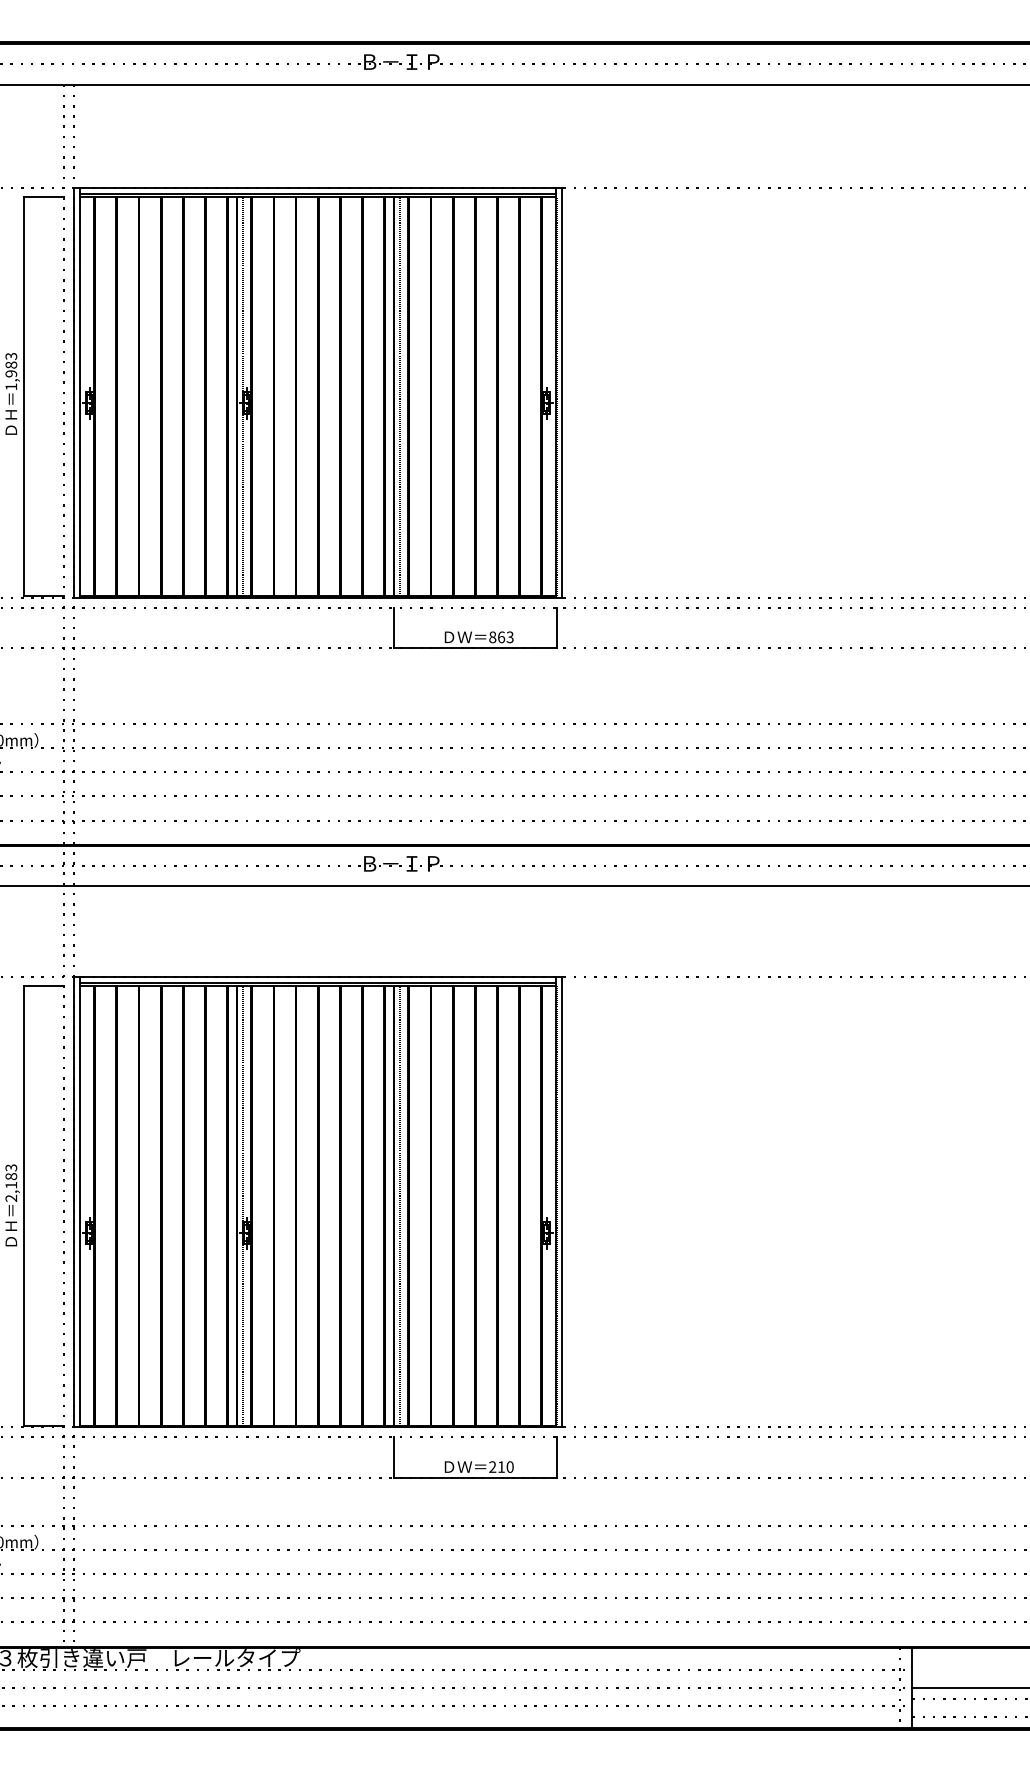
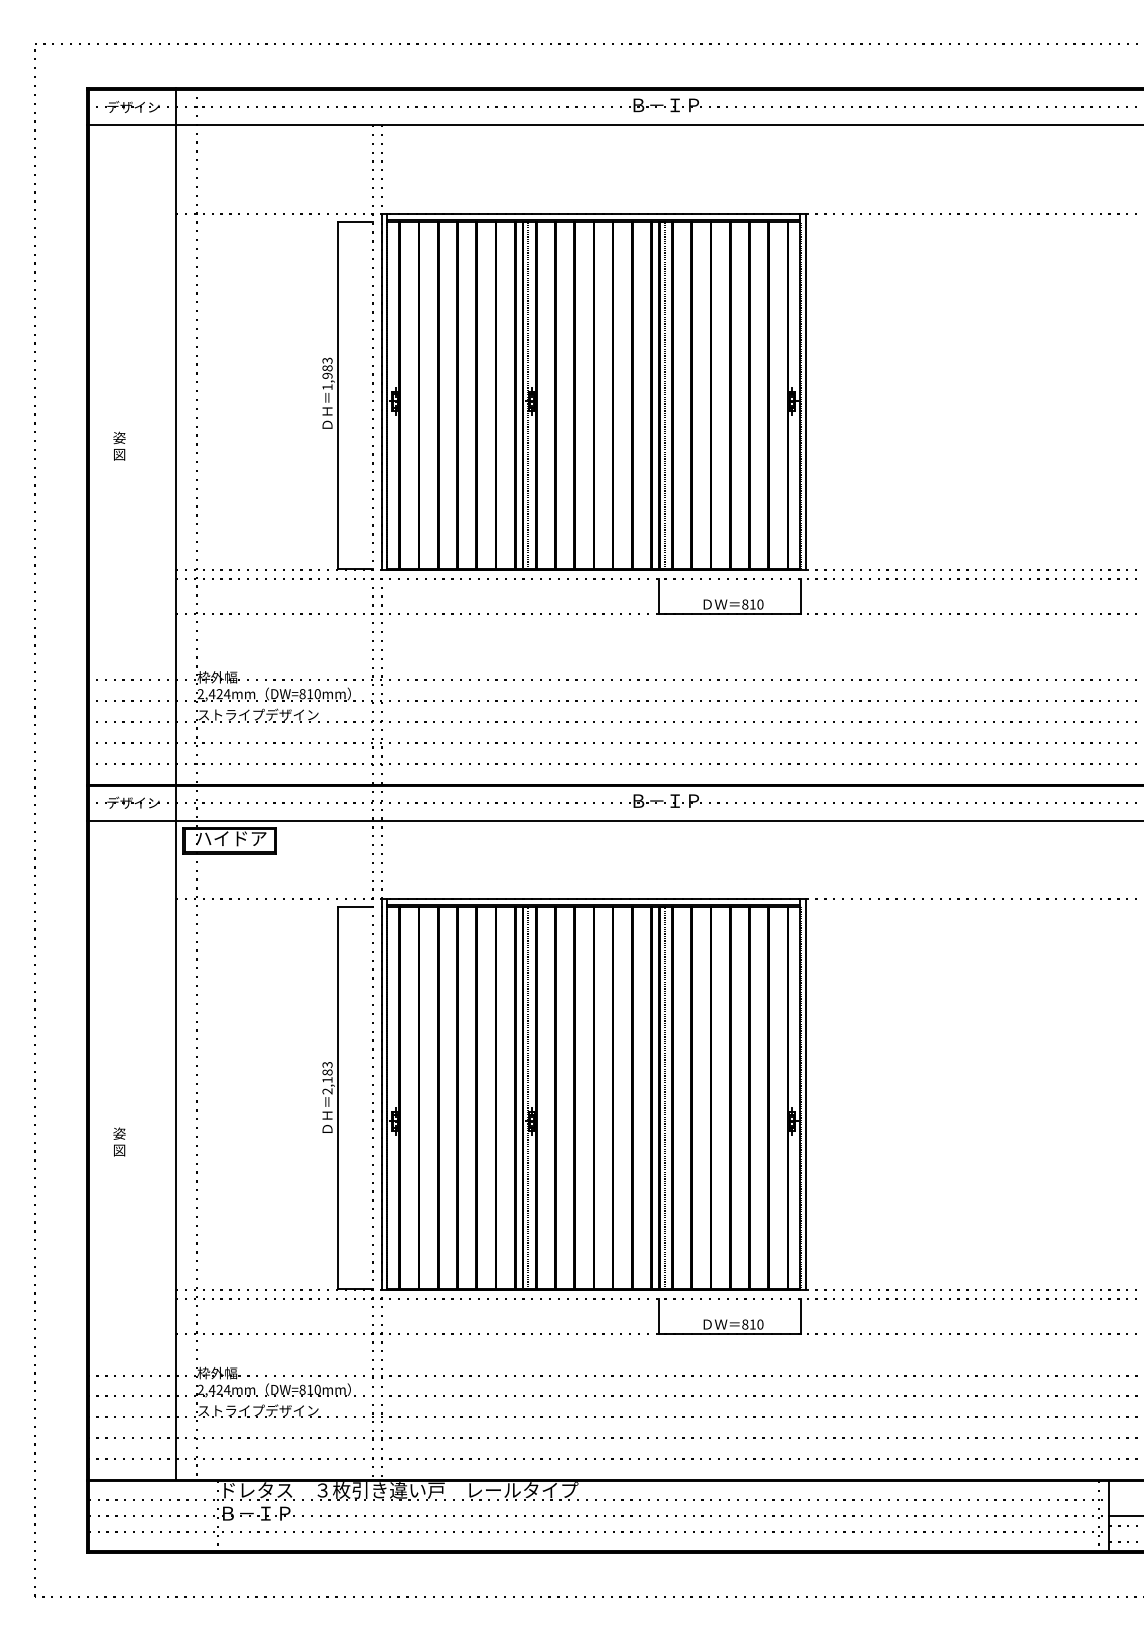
text: (505, 637) -> (756, 604), 863 -> 810
text: (492, 1466) -> (745, 1324), 210 -> 810

